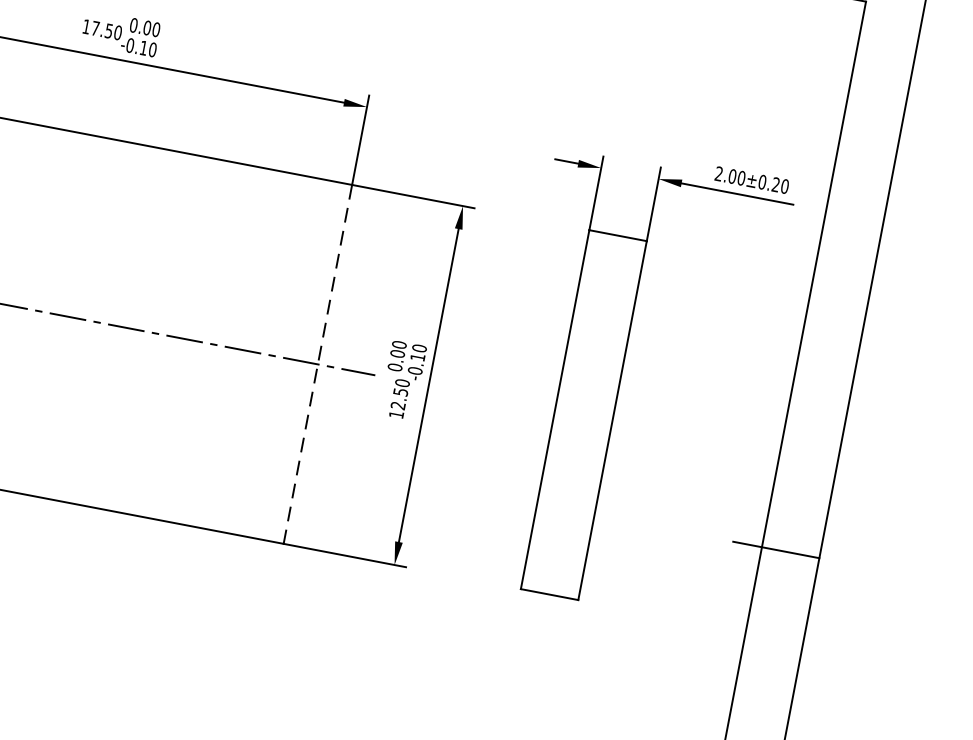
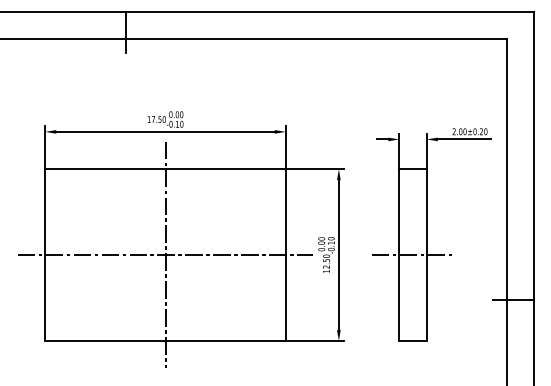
line: (66, 315) -> (165, 254), added
line: (317, 365) -> (285, 255), dashed -> solid
line: (582, 415) -> (412, 255), added

